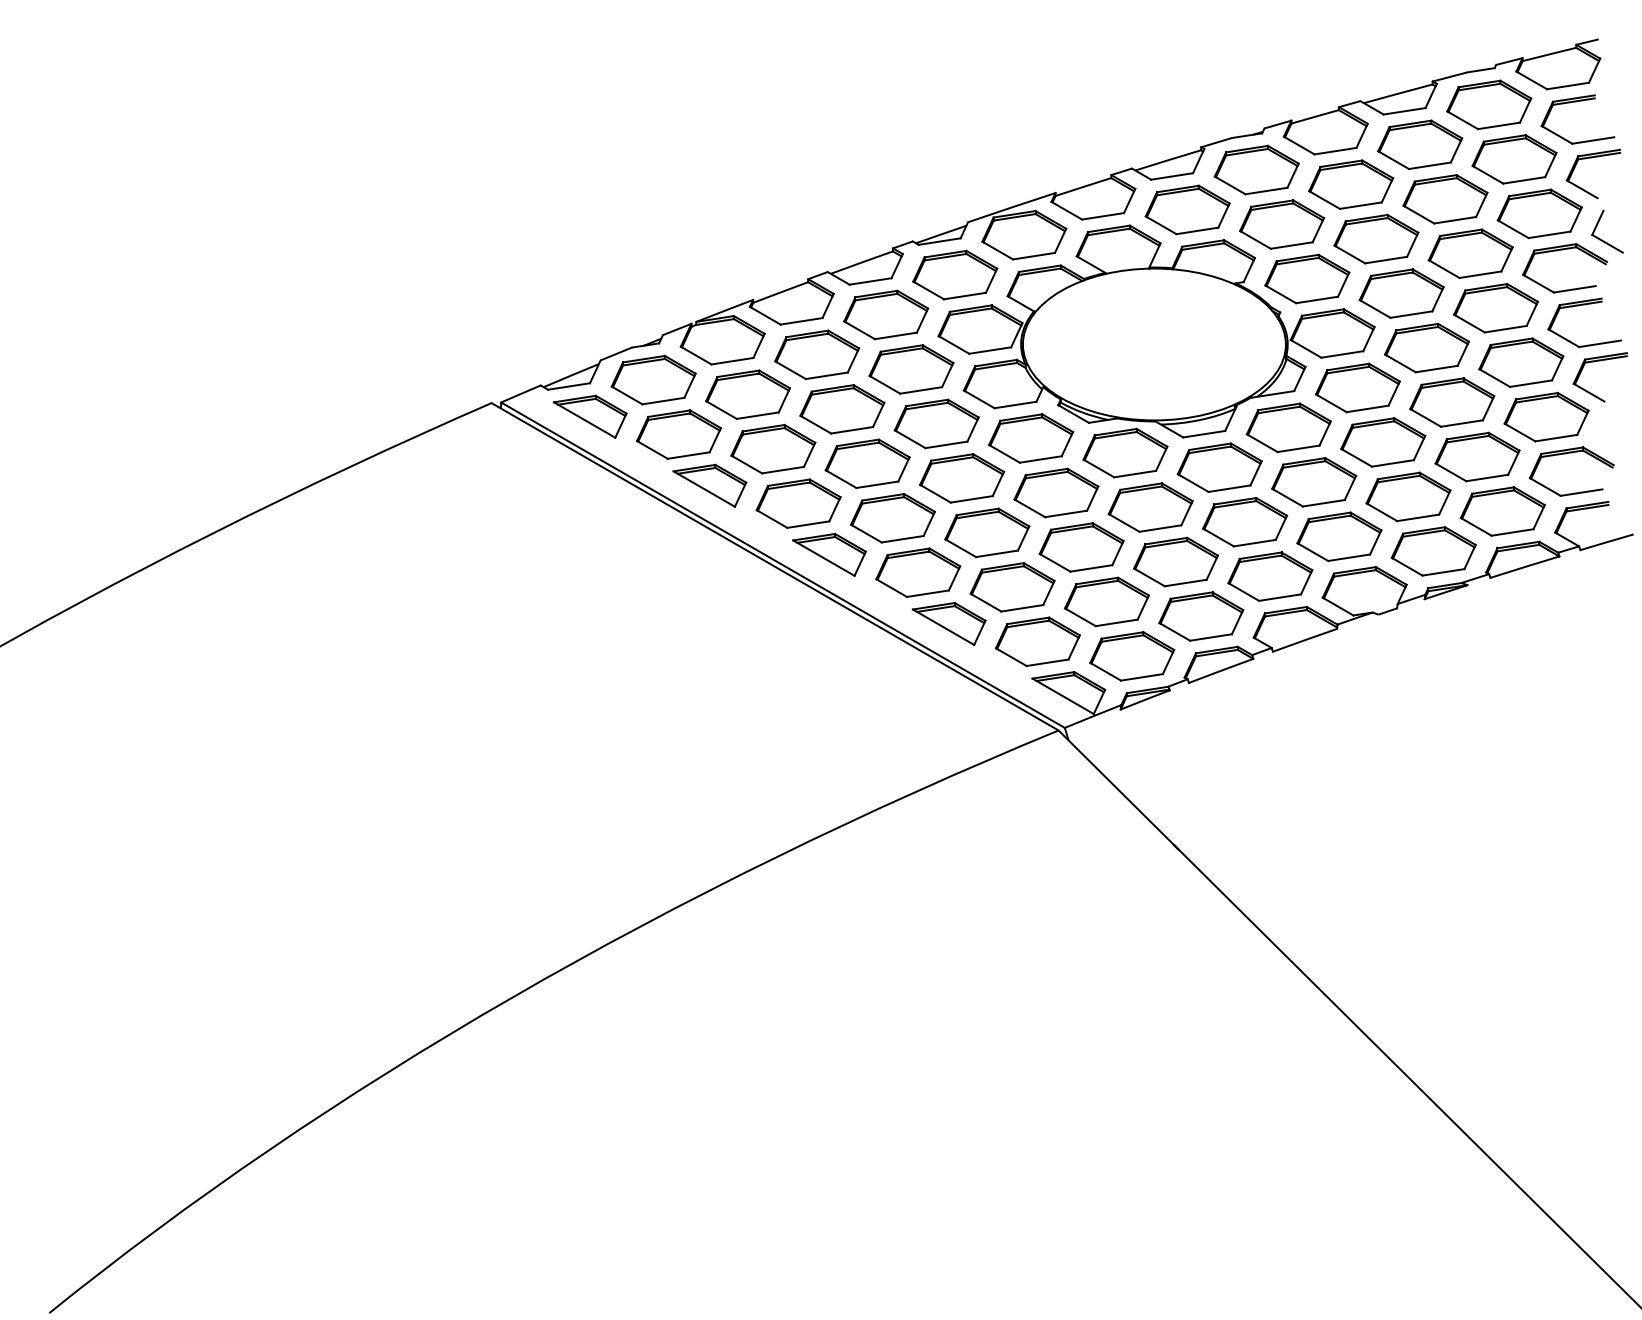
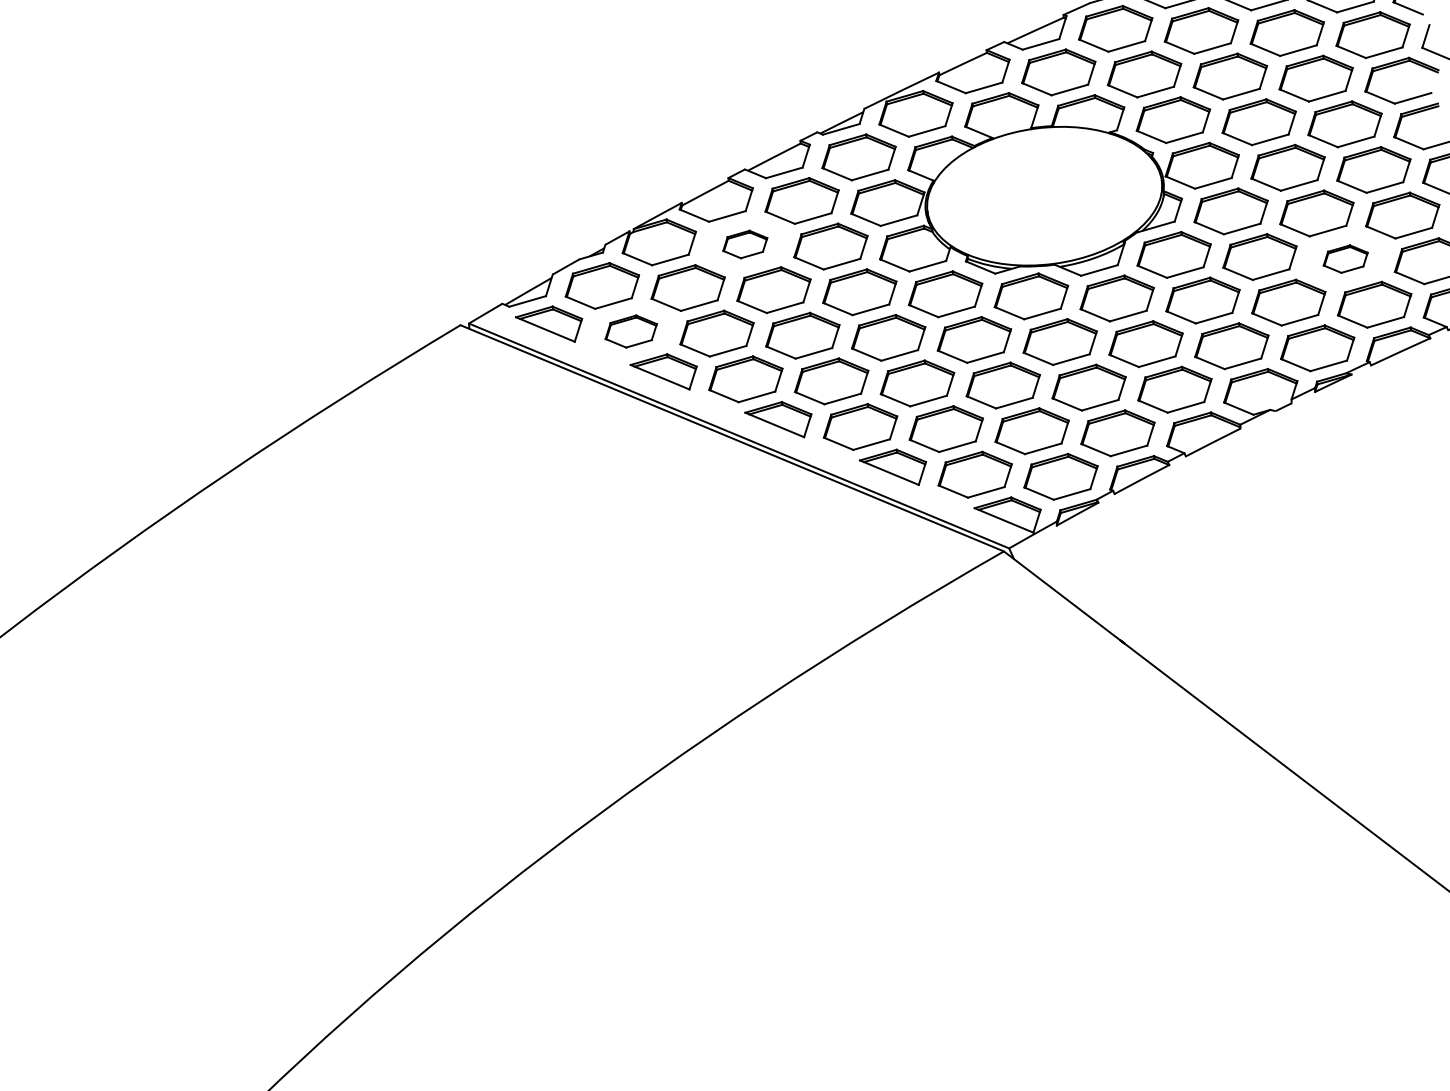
part: (817, 354) -> (745, 244), size x0.6
part: (678, 434) -> (630, 331), size x0.7
part: (1477, 456) -> (1345, 258), size x0.6

